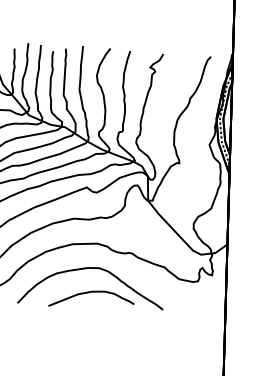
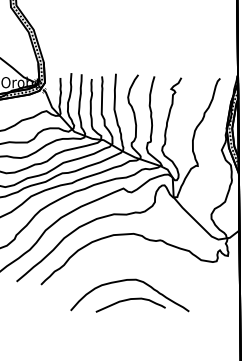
part: (90, 287) -> (129, 295), moved

